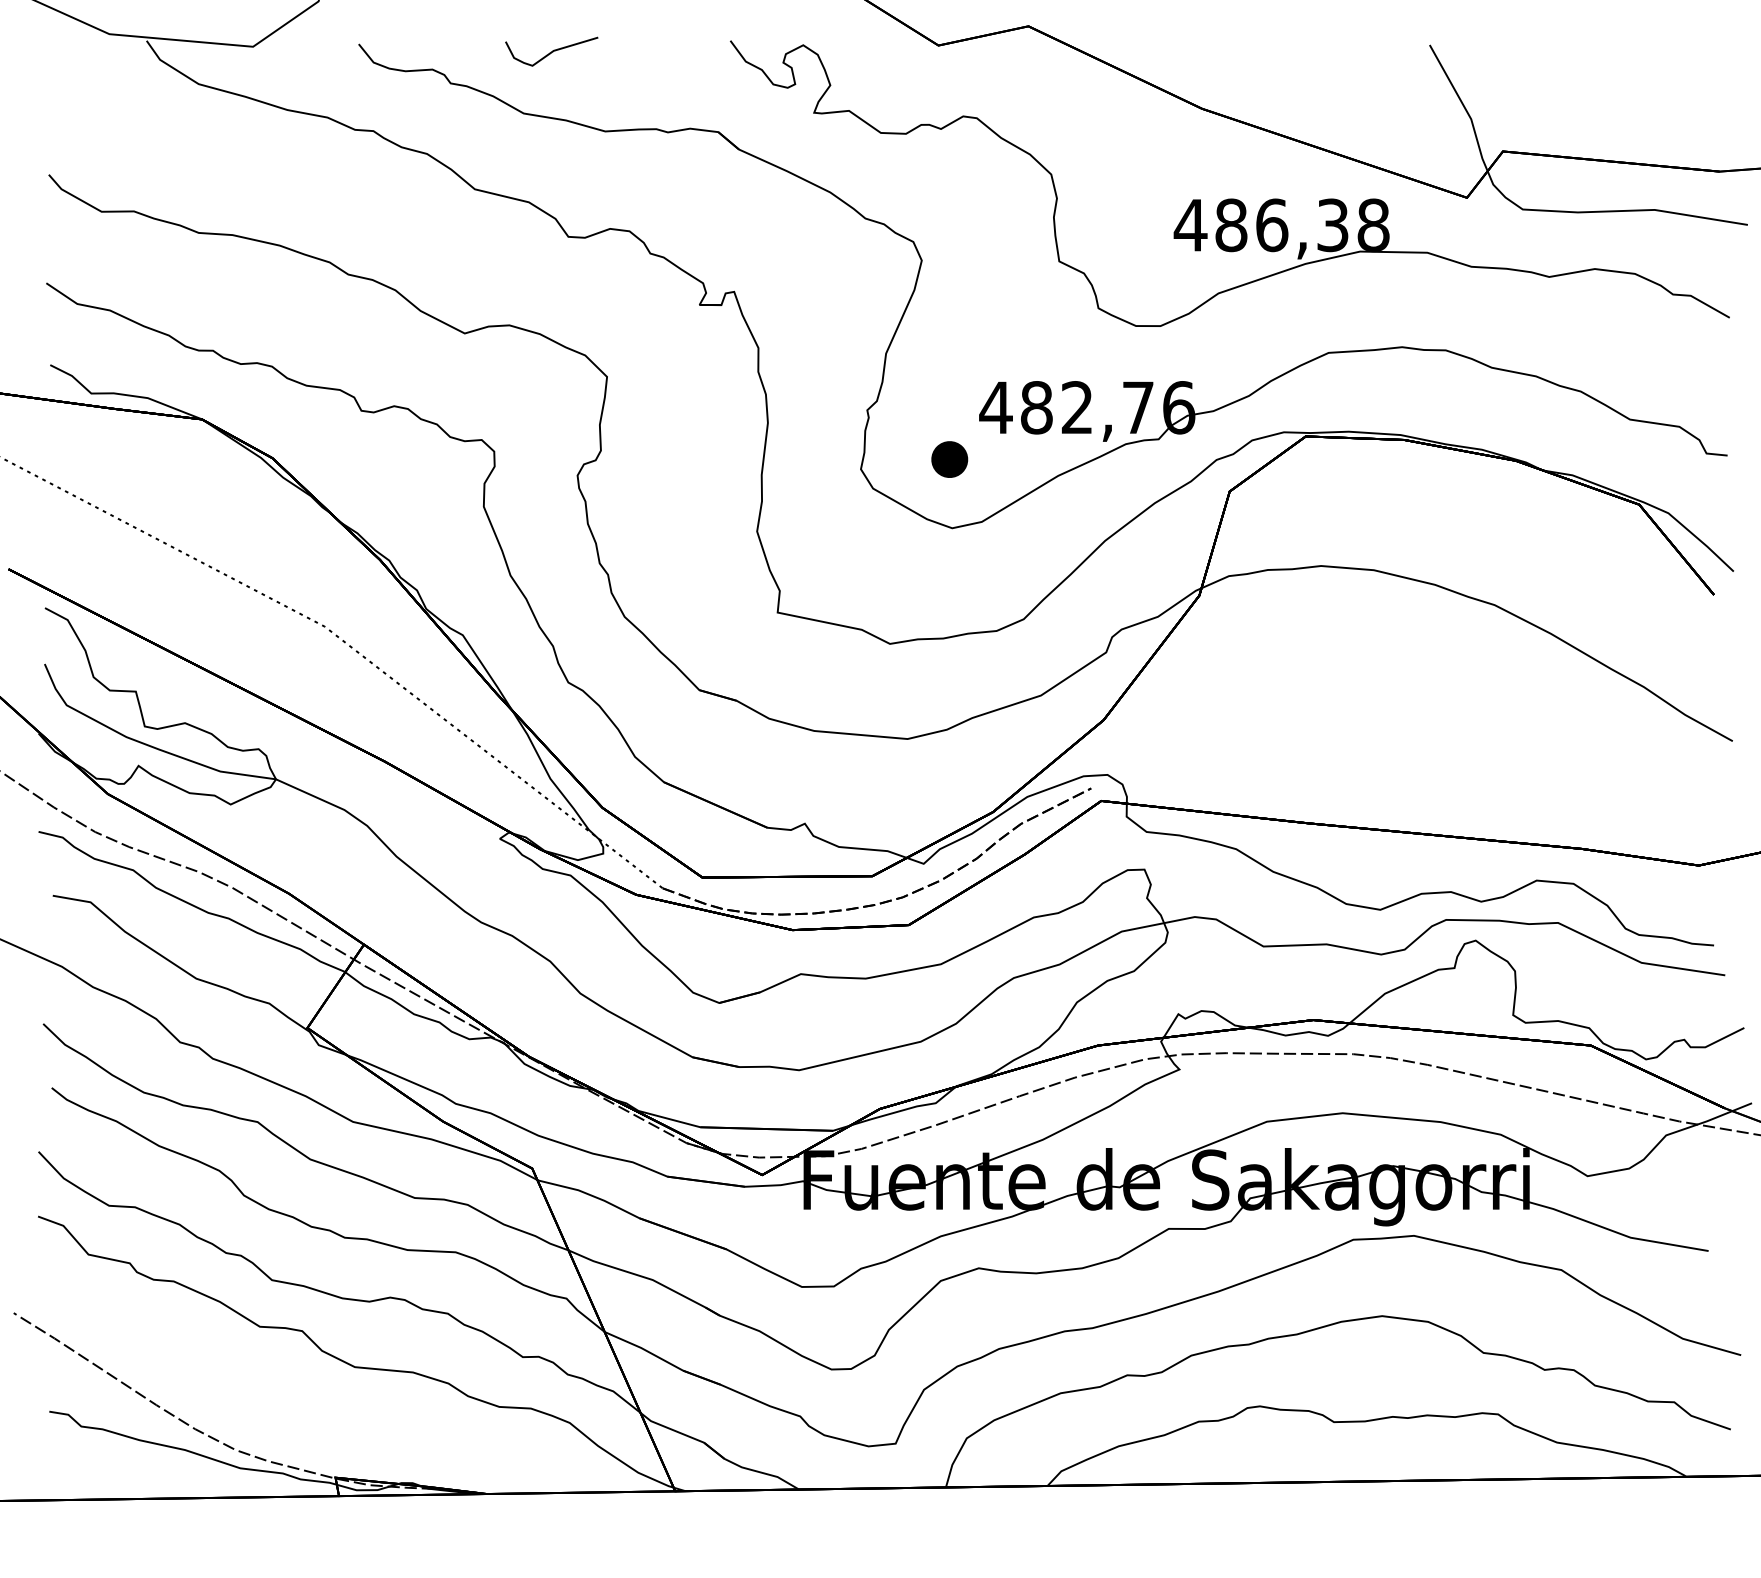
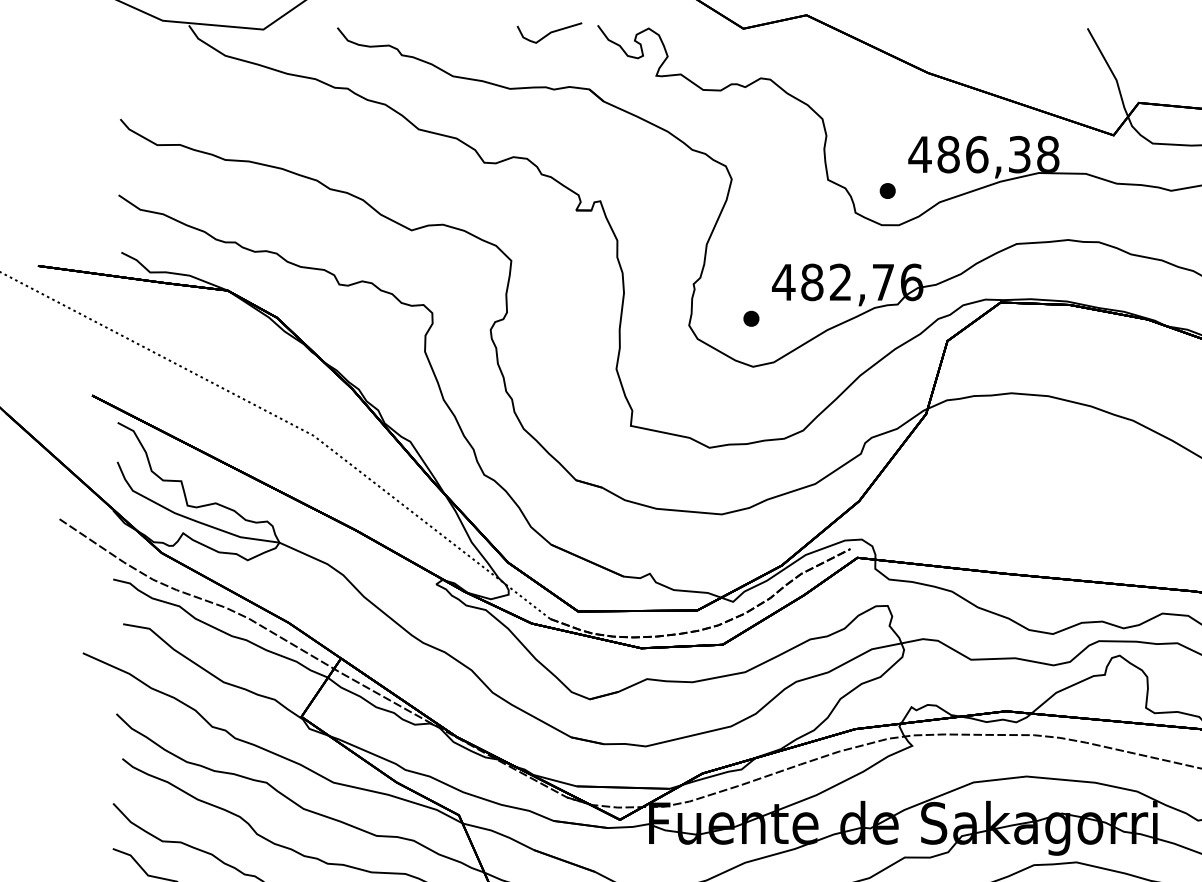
curve: (551, 51) -> (549, 32), moved
part: (1144, 276) -> (887, 190), added
part: (949, 459) -> (751, 318), size x0.62

